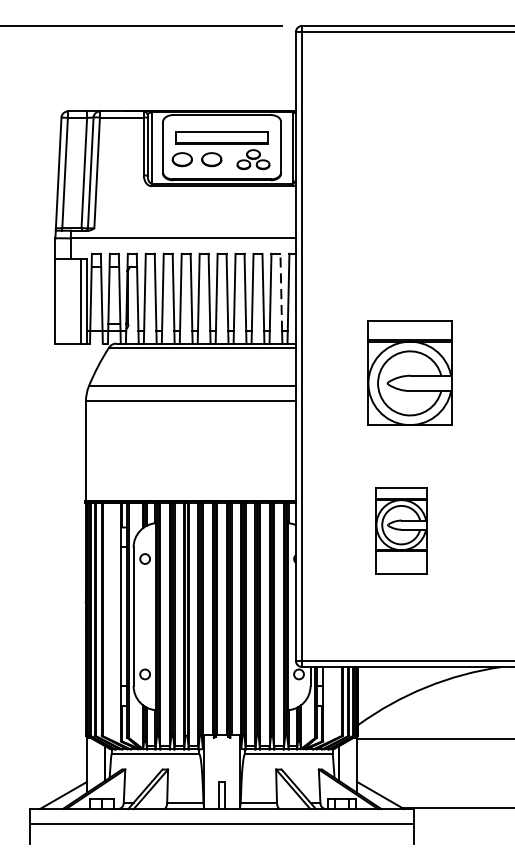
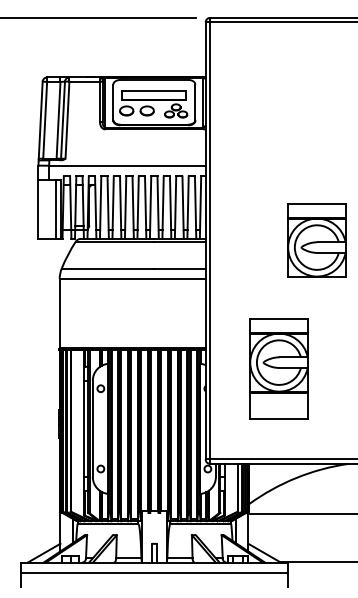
line: (281, 292) -> (195, 203), dashed -> solid
part: (409, 373) -> (316, 240), moved
part: (400, 529) -> (278, 368), size x1.67

